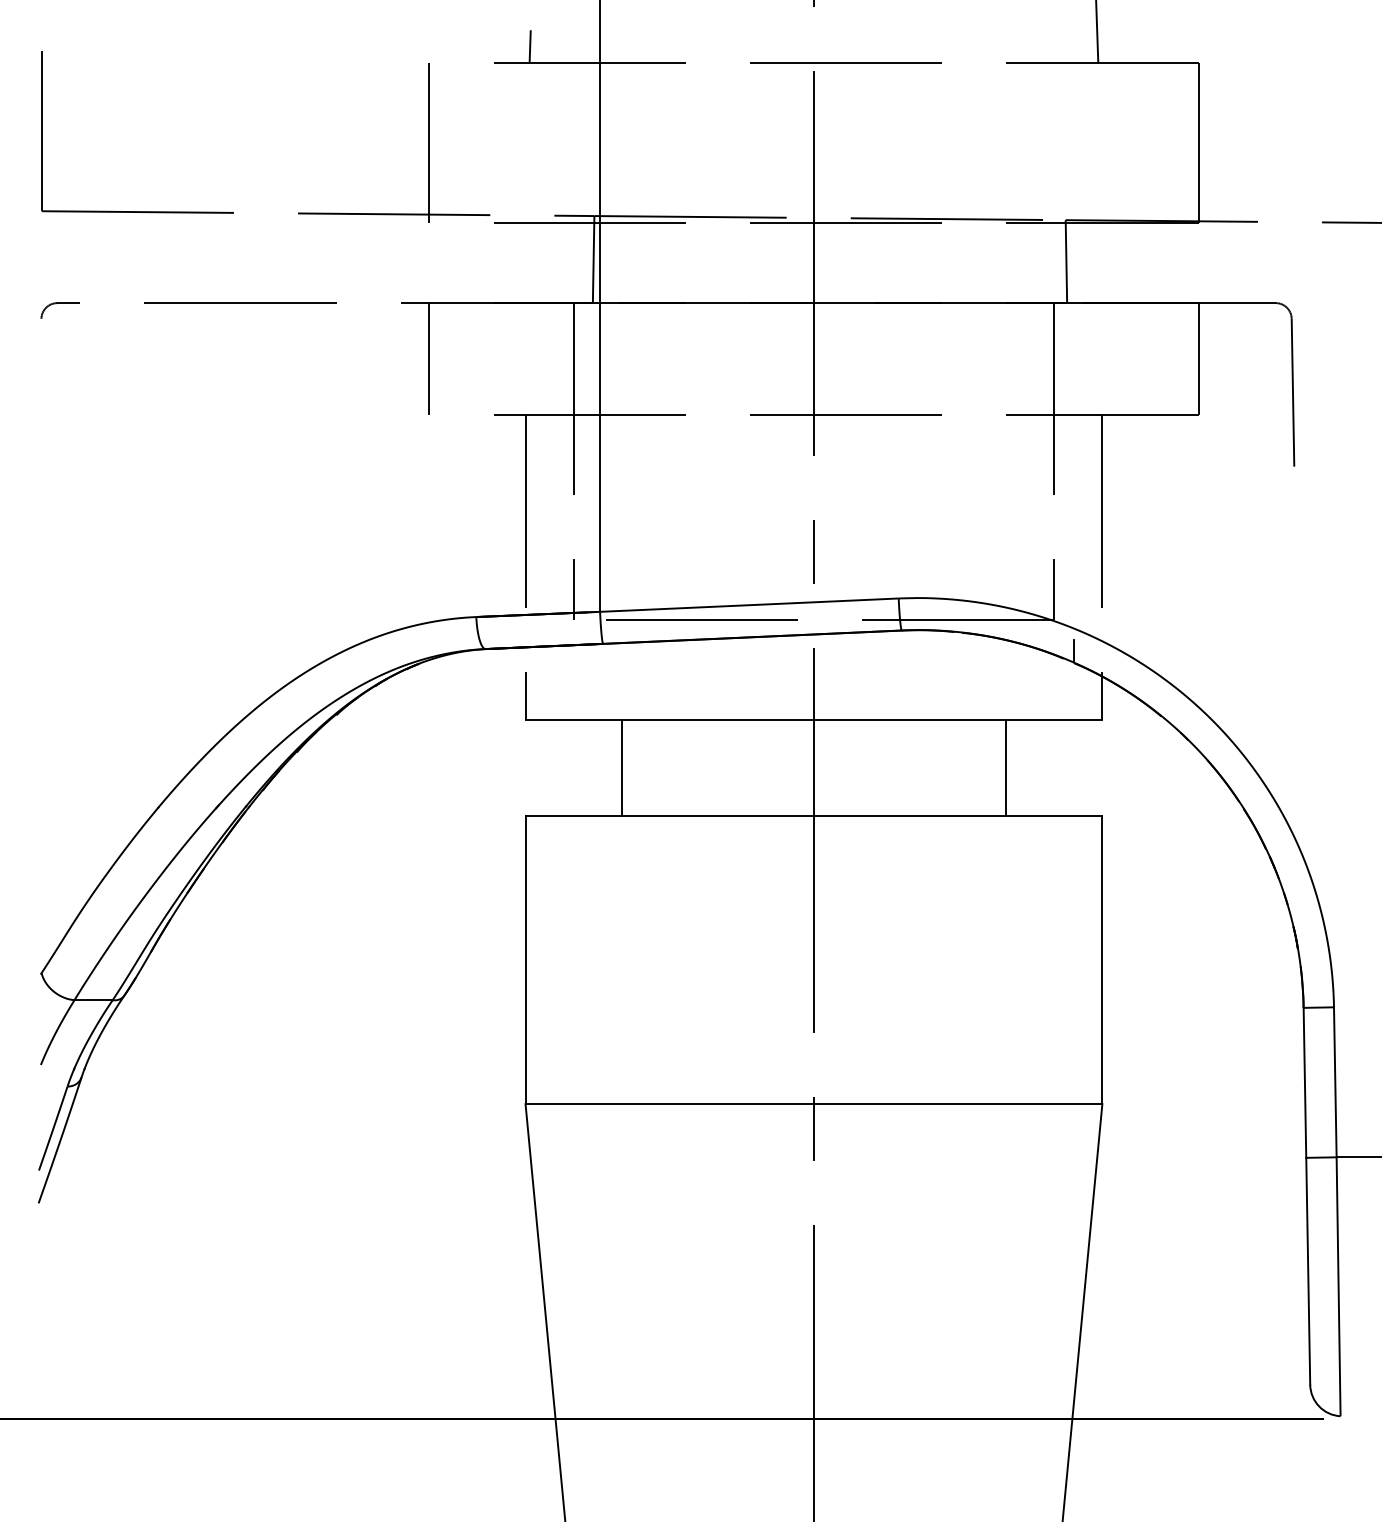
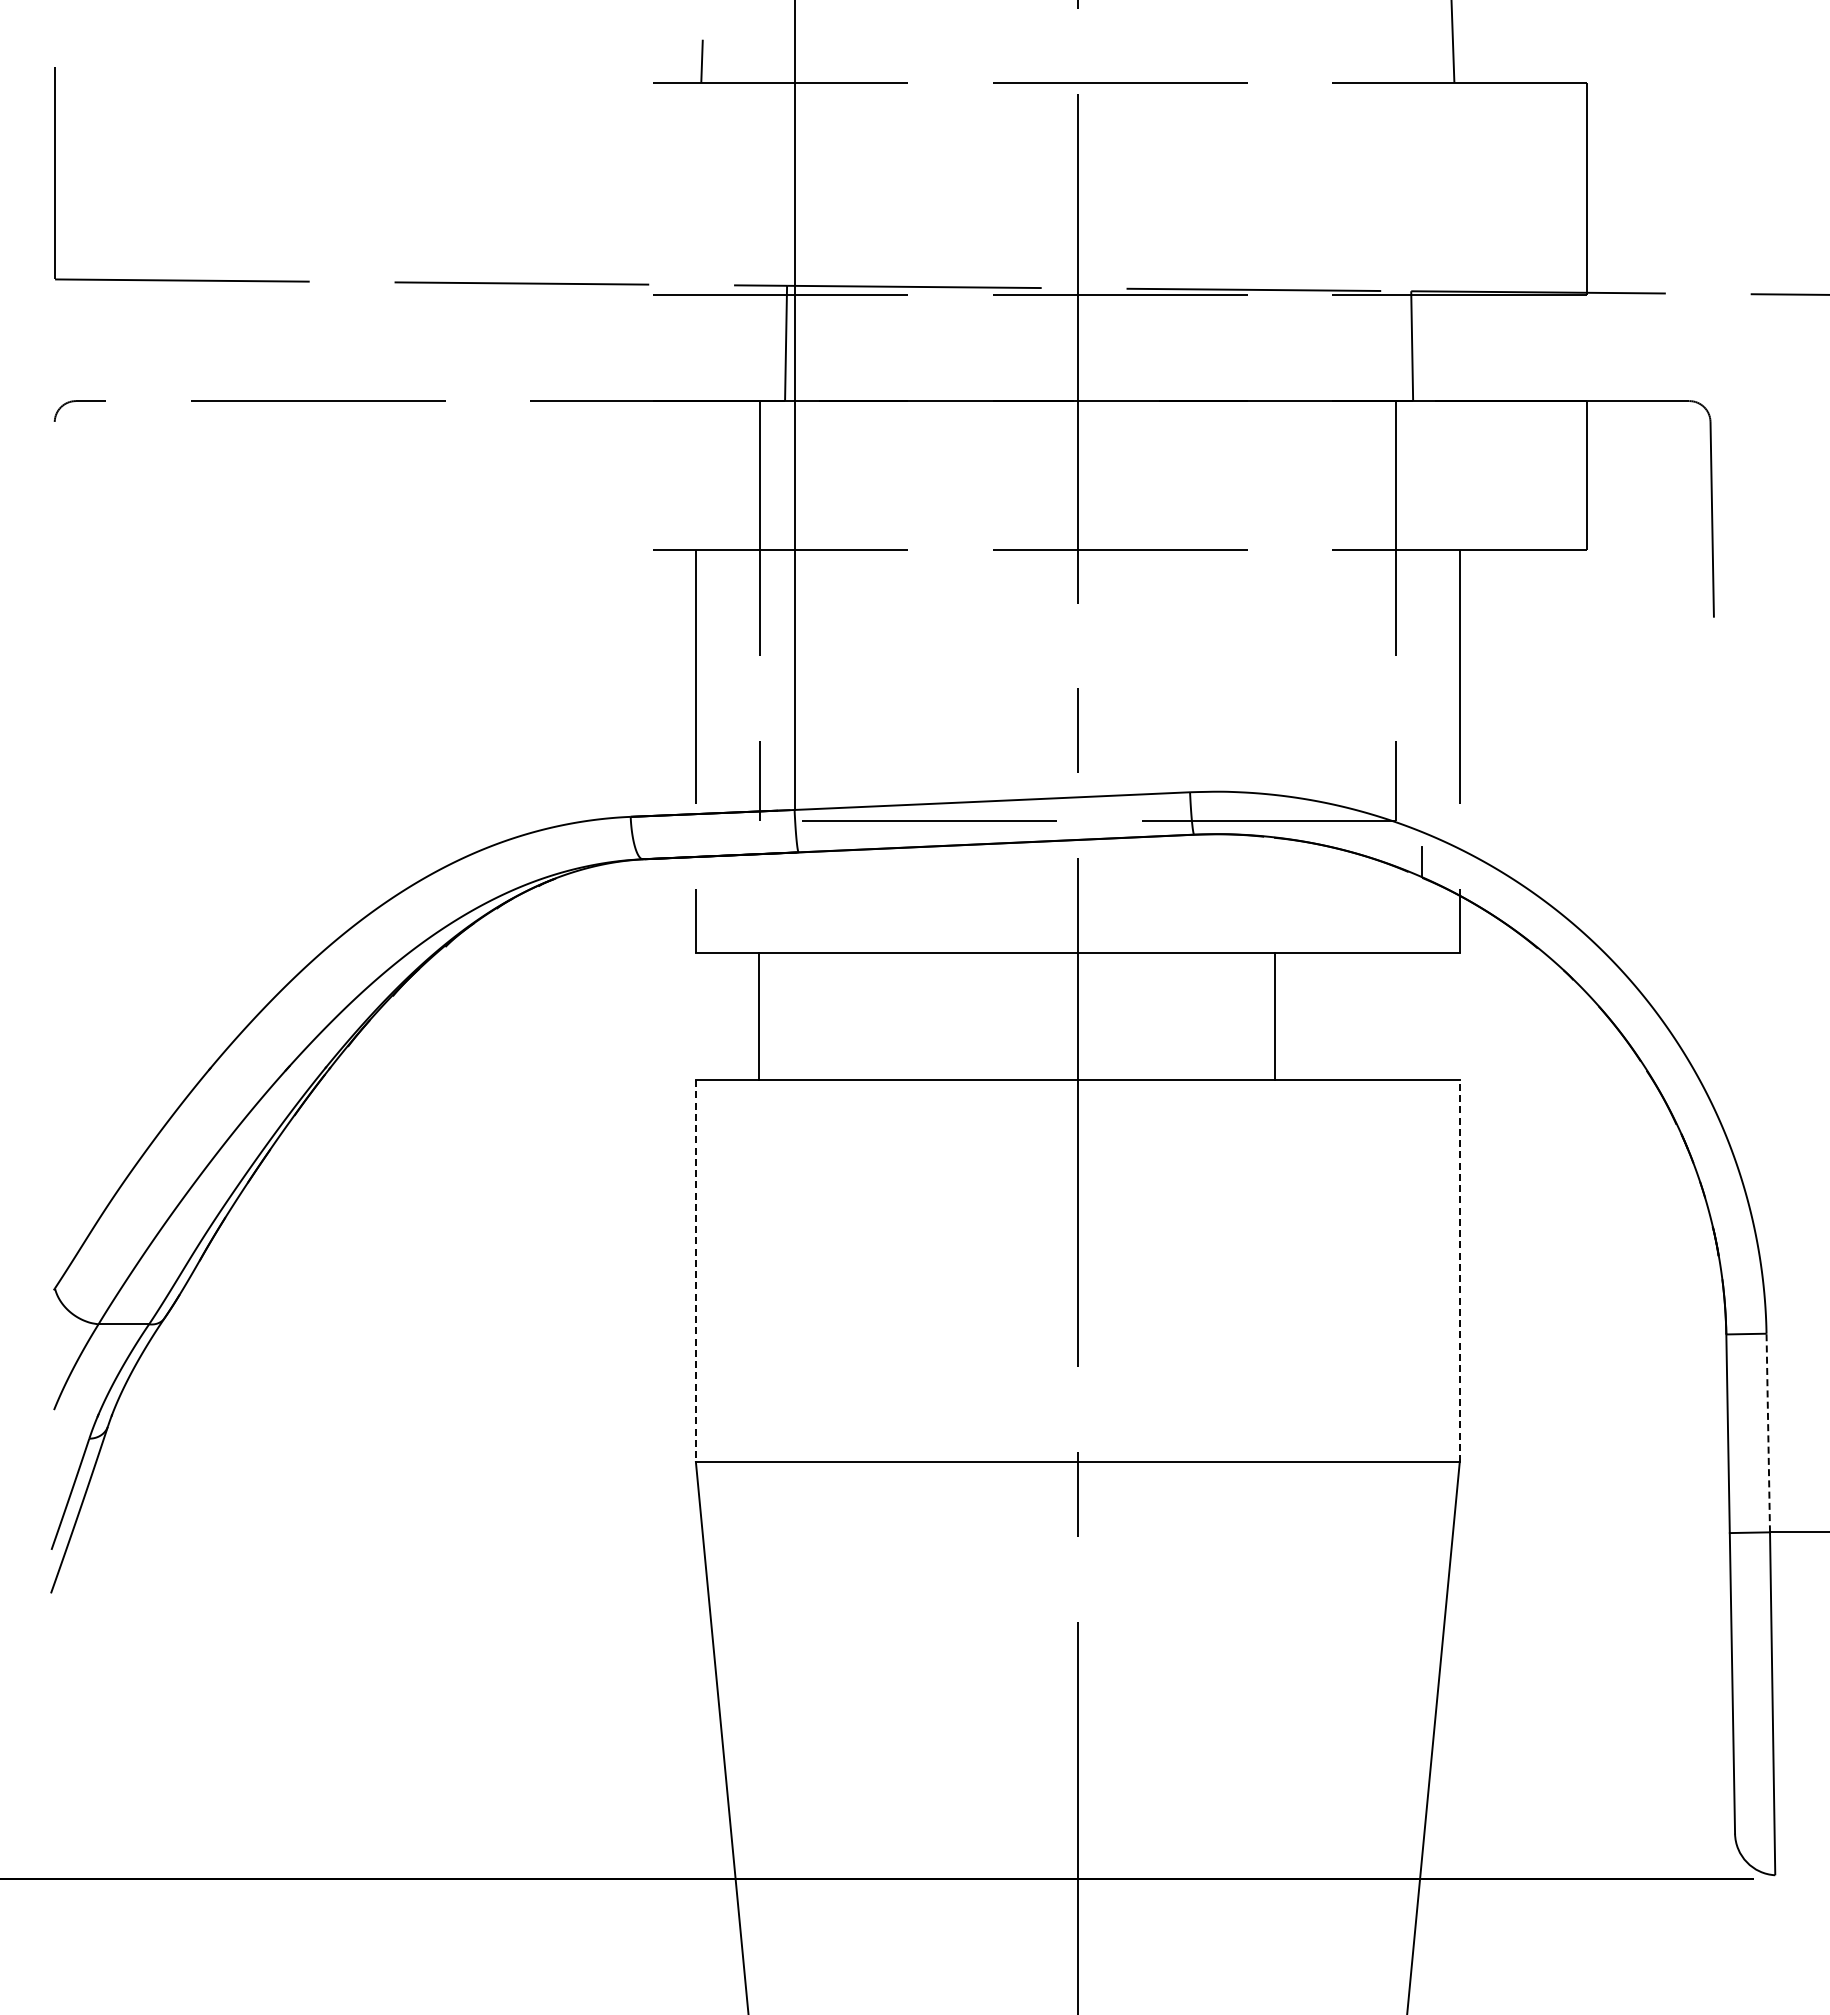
line: (429, 142) -> (568, 188), removed
line: (429, 359) -> (568, 475), removed
line: (621, 767) -> (759, 1016), moved
line: (1006, 767) -> (1275, 1016), moved
line: (525, 960) -> (695, 1271), solid -> dashed
line: (1102, 960) -> (1459, 1271), solid -> dashed
line: (1335, 1081) -> (1768, 1432), solid -> dashed

